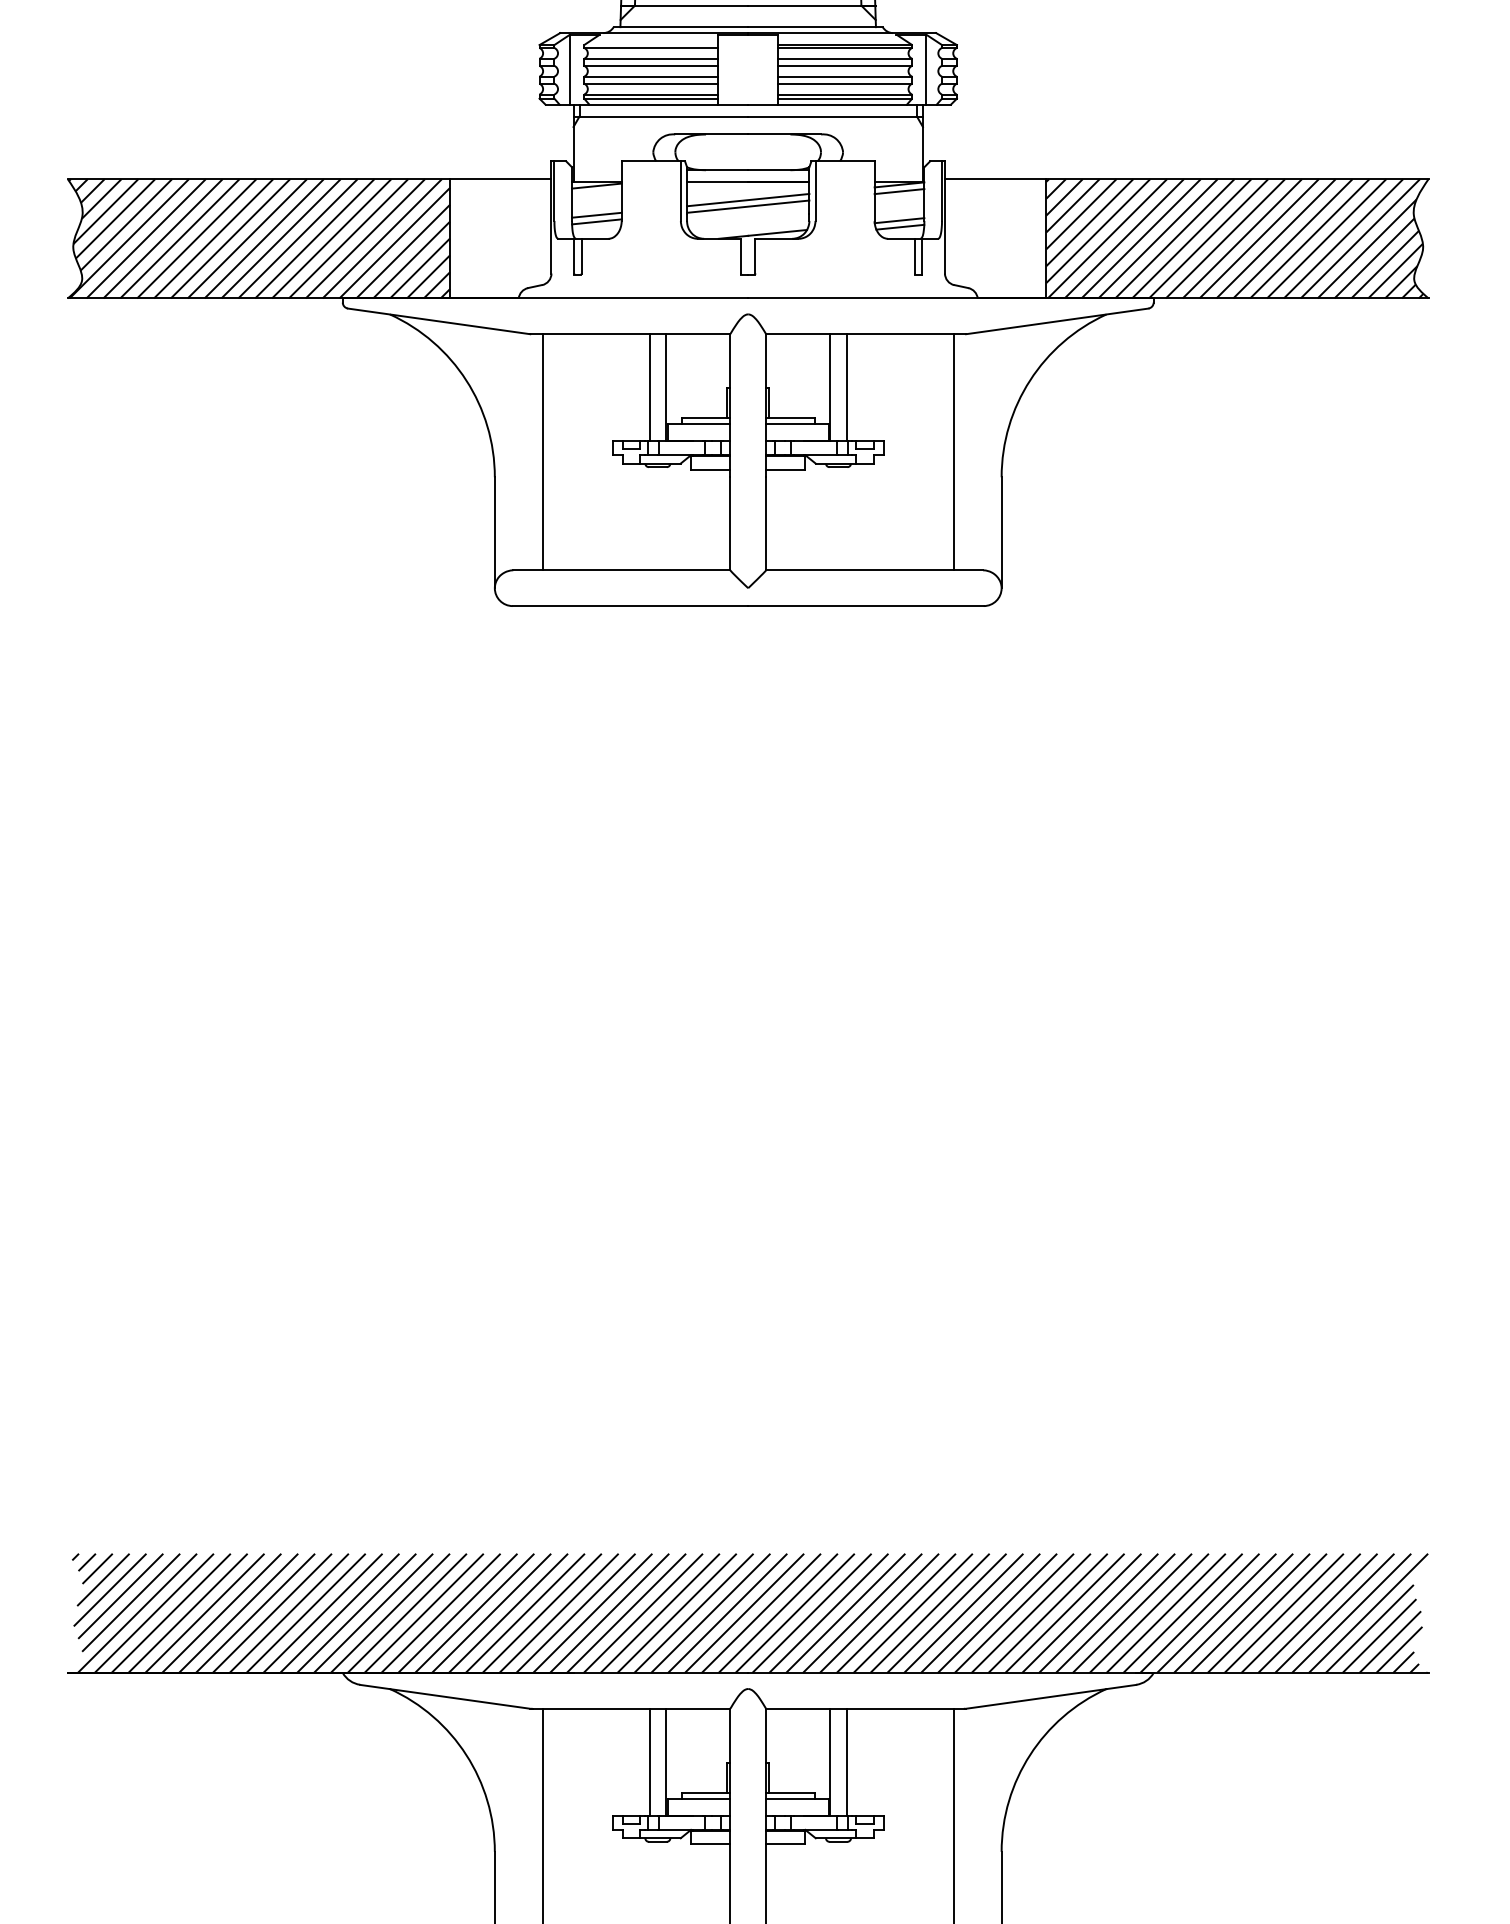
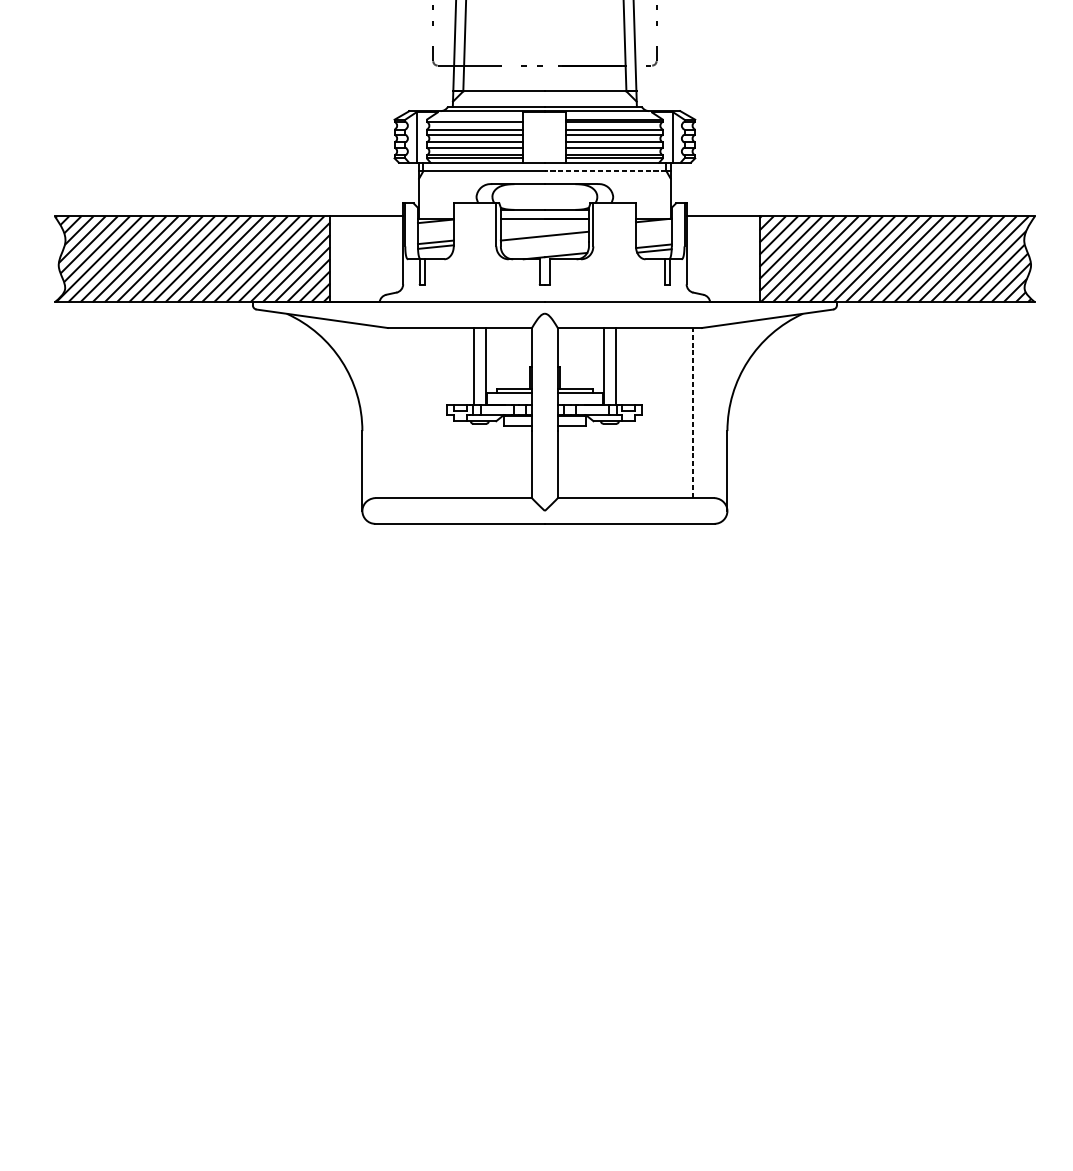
line: (832, 116) -> (605, 171), solid -> dashed
line: (899, 191) -> (653, 225), removed
line: (748, 199) -> (545, 230), removed
line: (953, 451) -> (692, 412), solid -> dashed
line: (542, 452) -> (396, 413), removed

